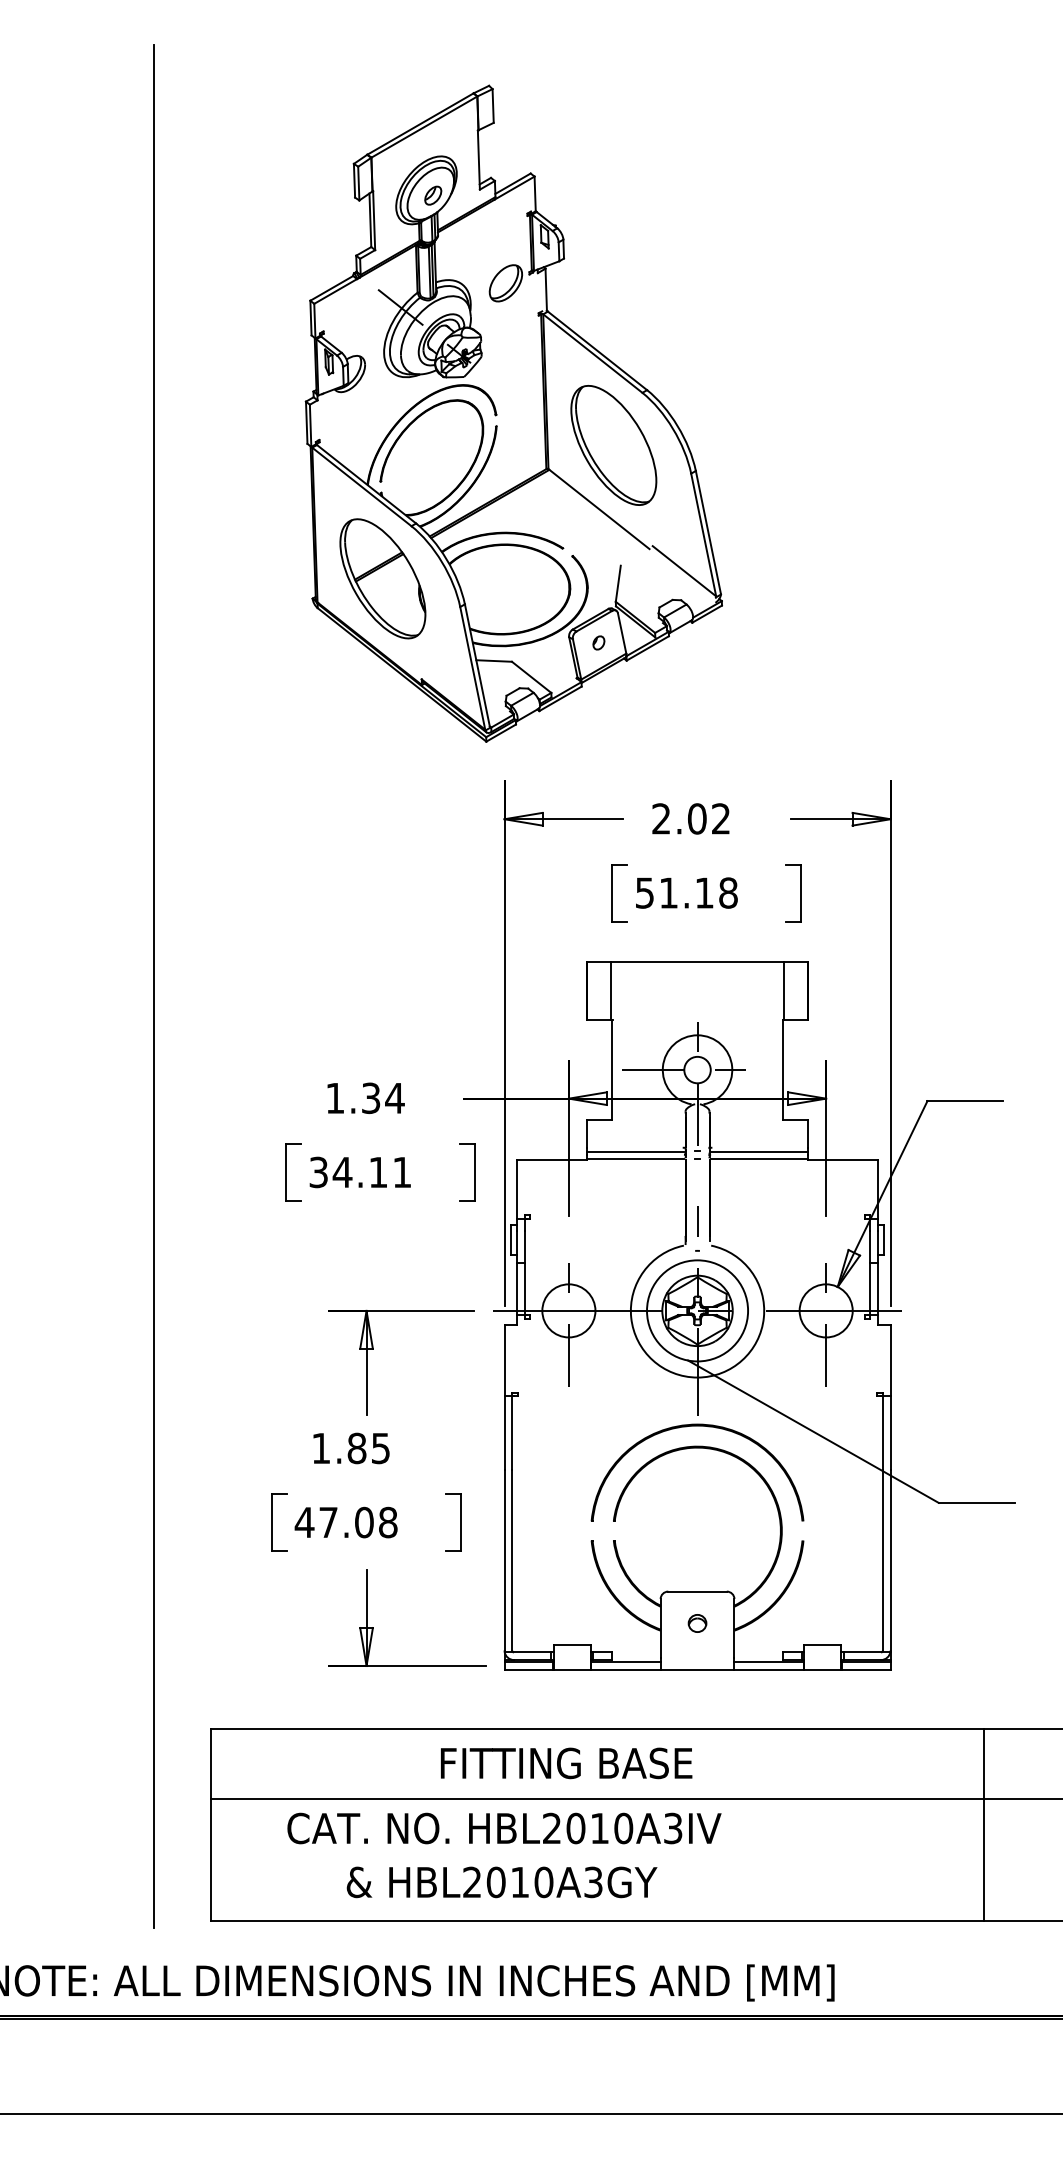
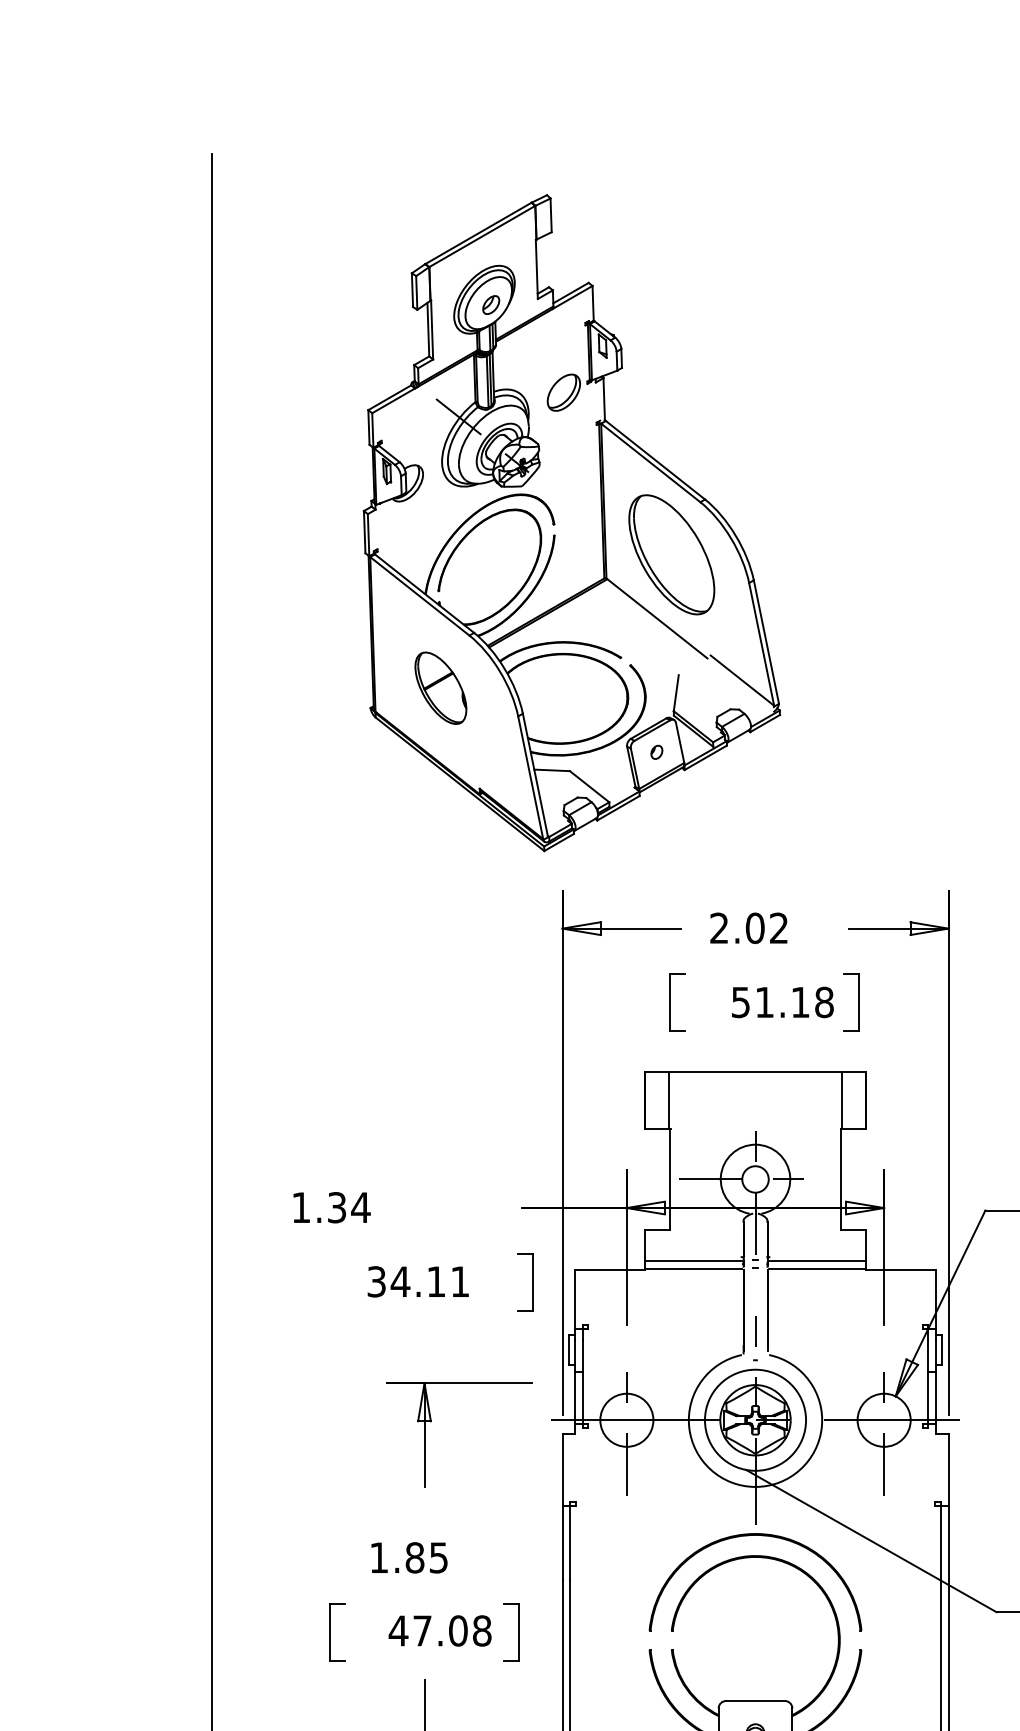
part: (382, 578) -> (440, 687), size x0.6
text: (686, 892) -> (782, 1001), moved
text: (365, 1097) -> (331, 1206), moved
part: (286, 1172) -> (344, 1281), removed
part: (373, 1349) -> (431, 1421), moved
text: (345, 1522) -> (439, 1630), moved

